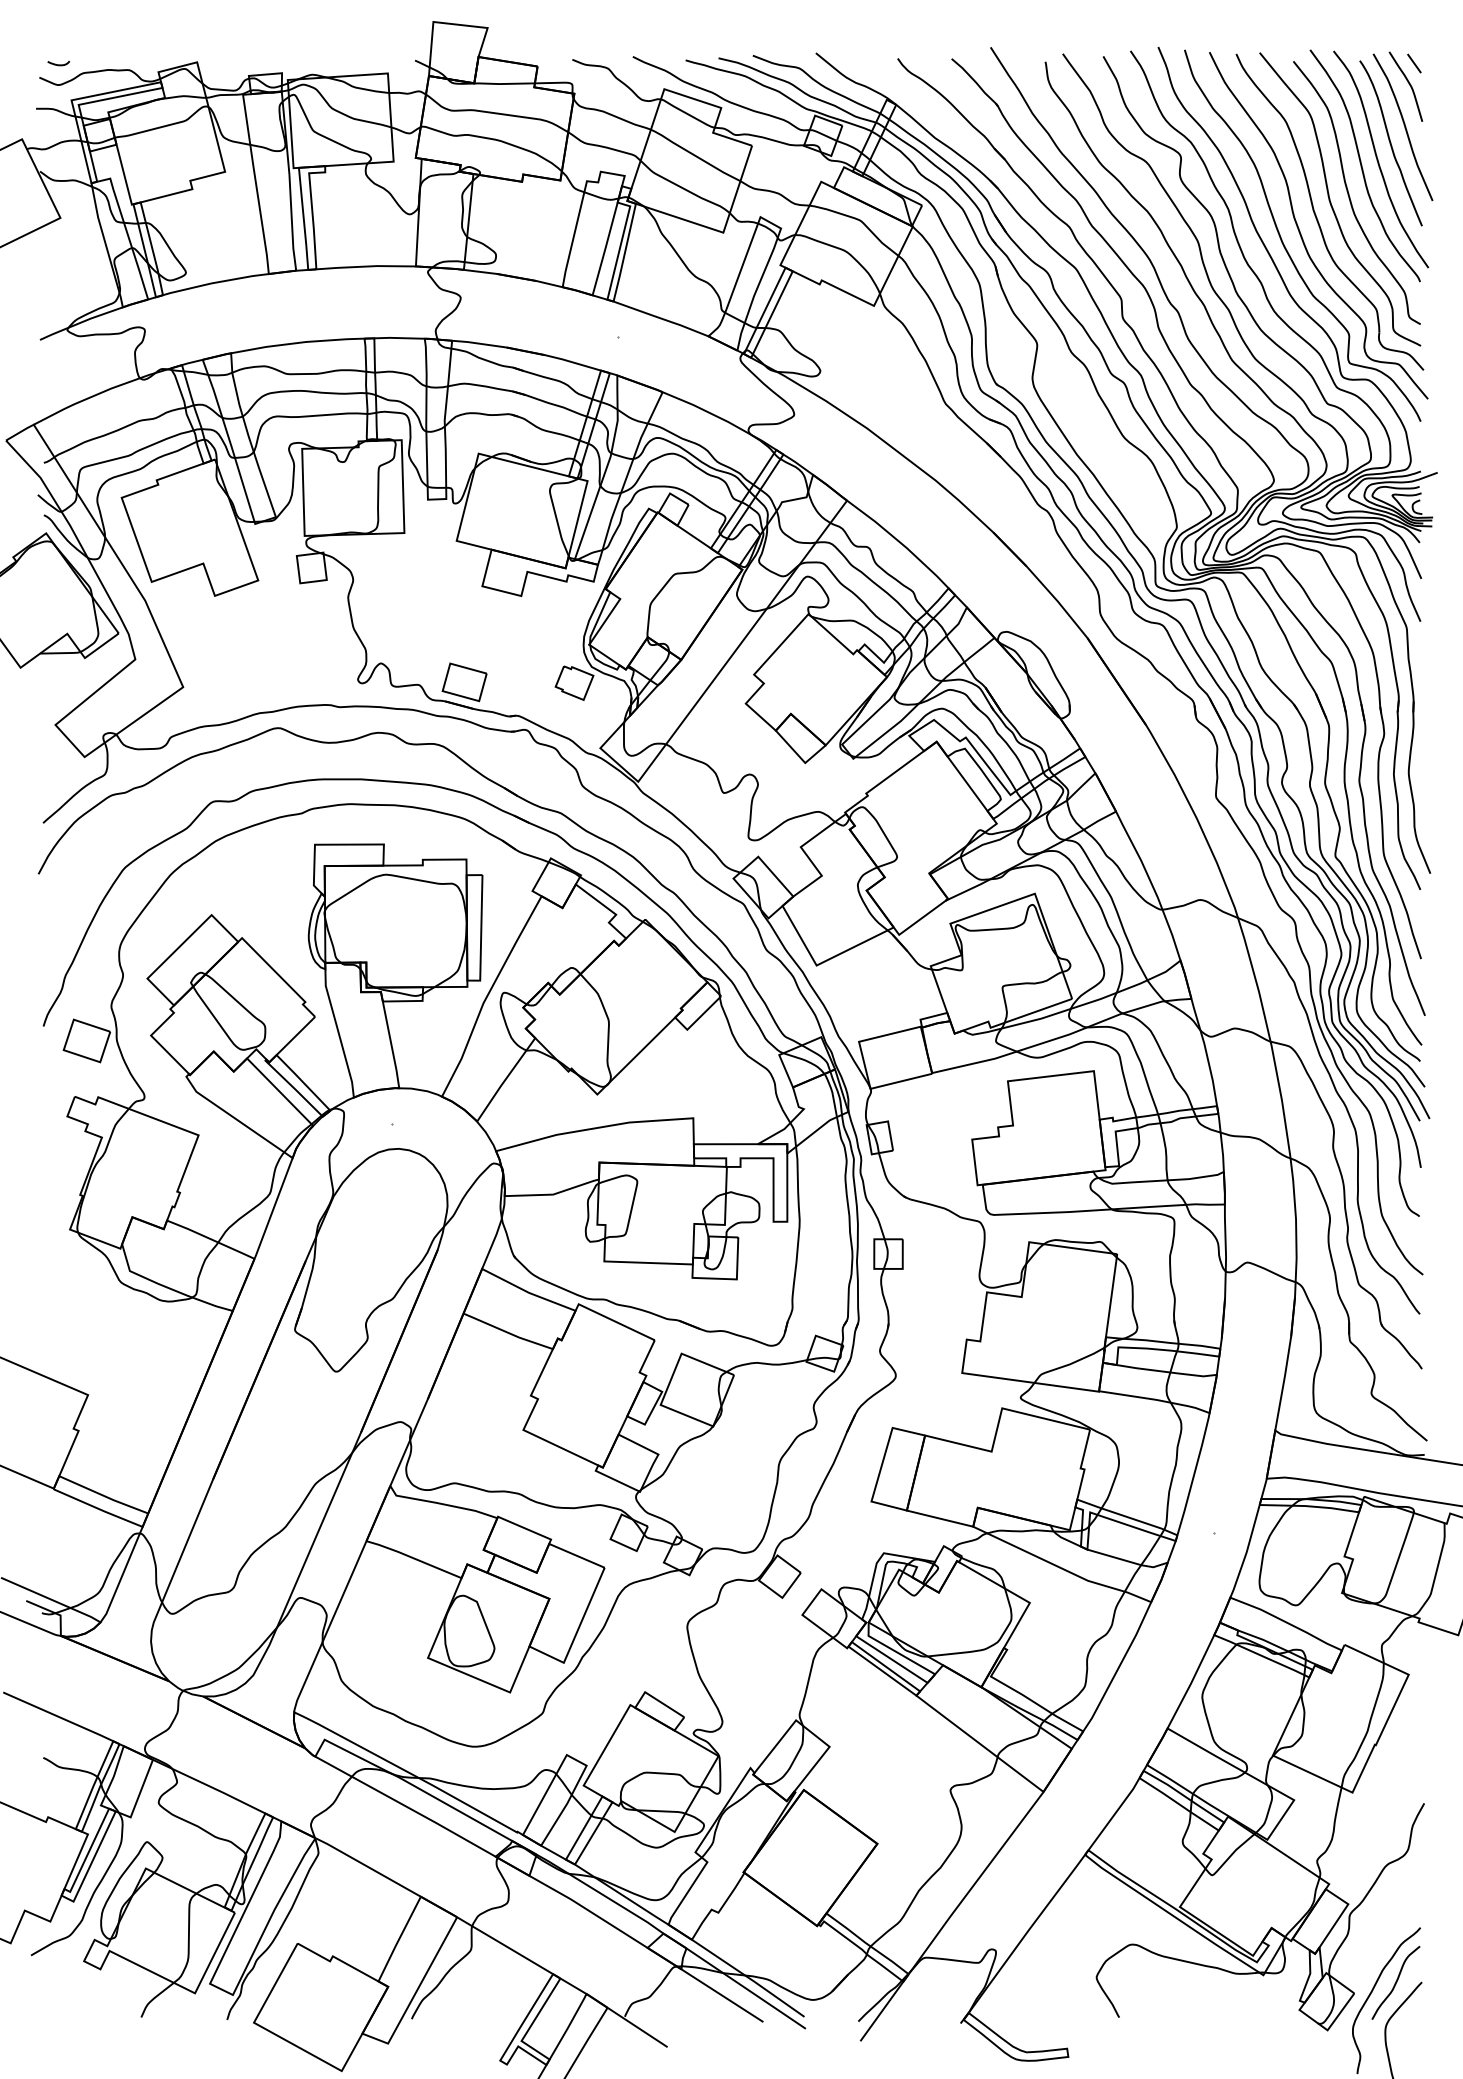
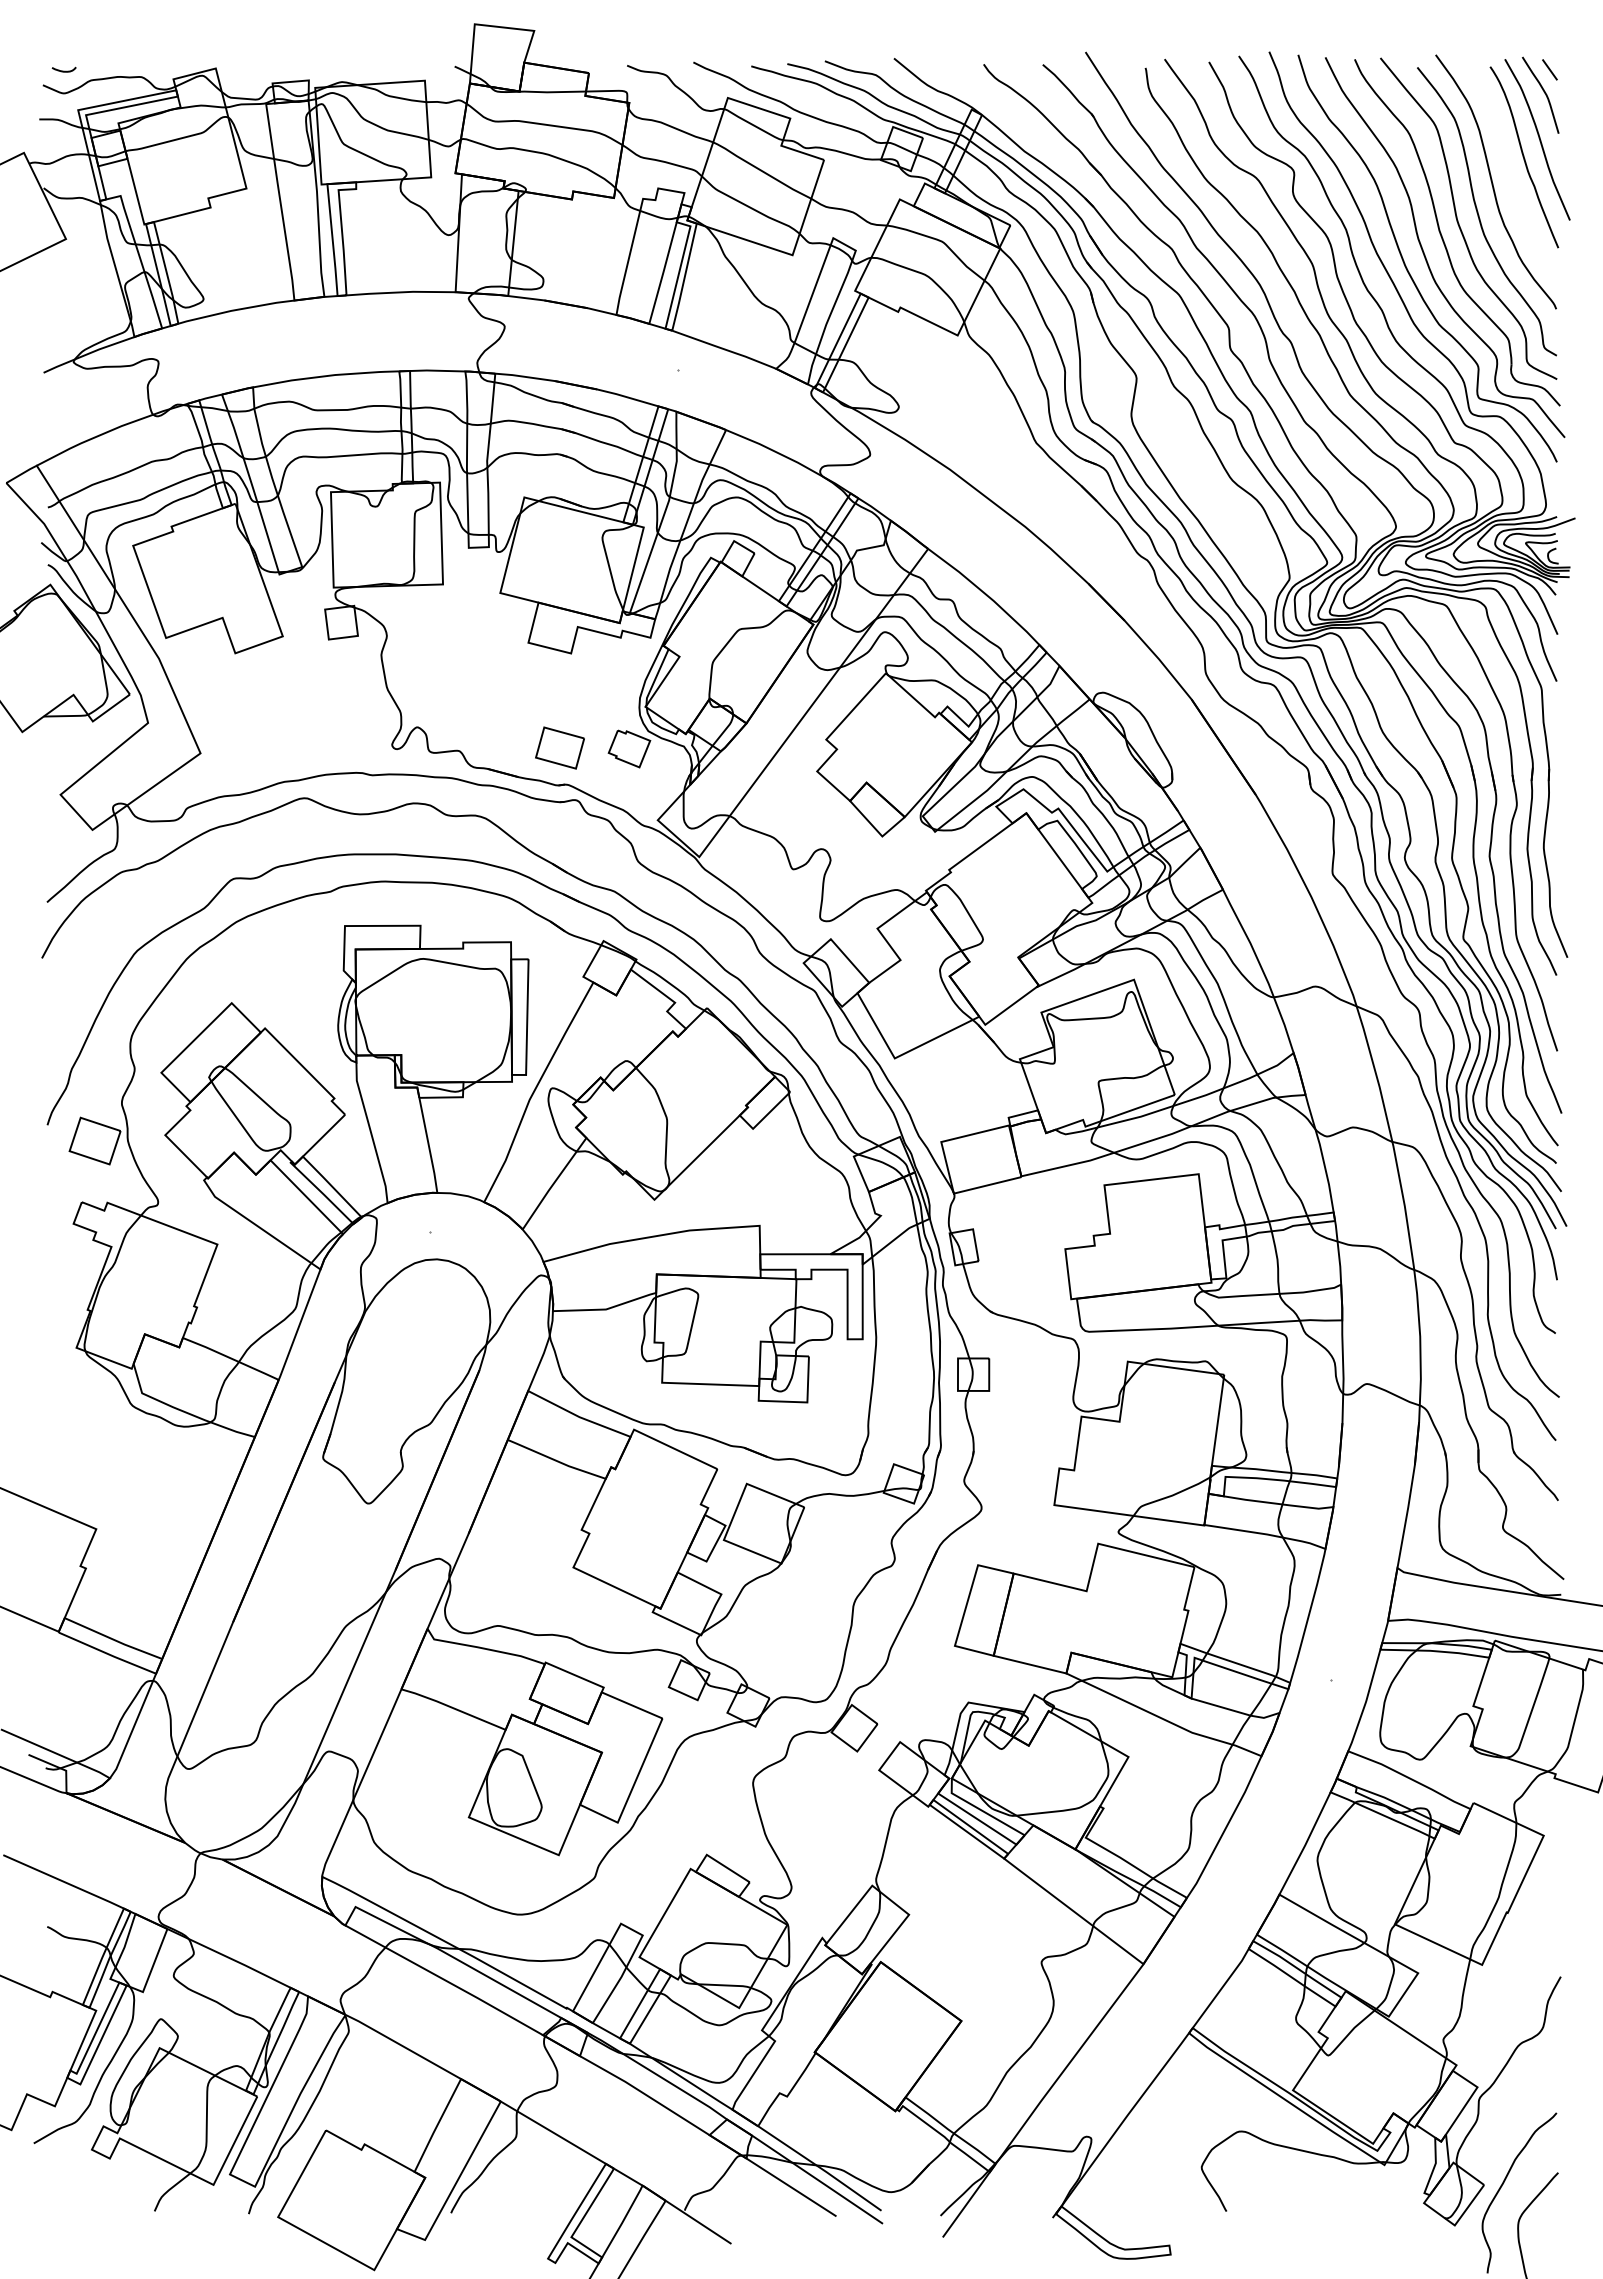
curve: (1379, 161) -> (1511, 177), removed
part: (464, 681) -> (559, 747), moved
curve: (1395, 1982) -> (1529, 2173), removed

